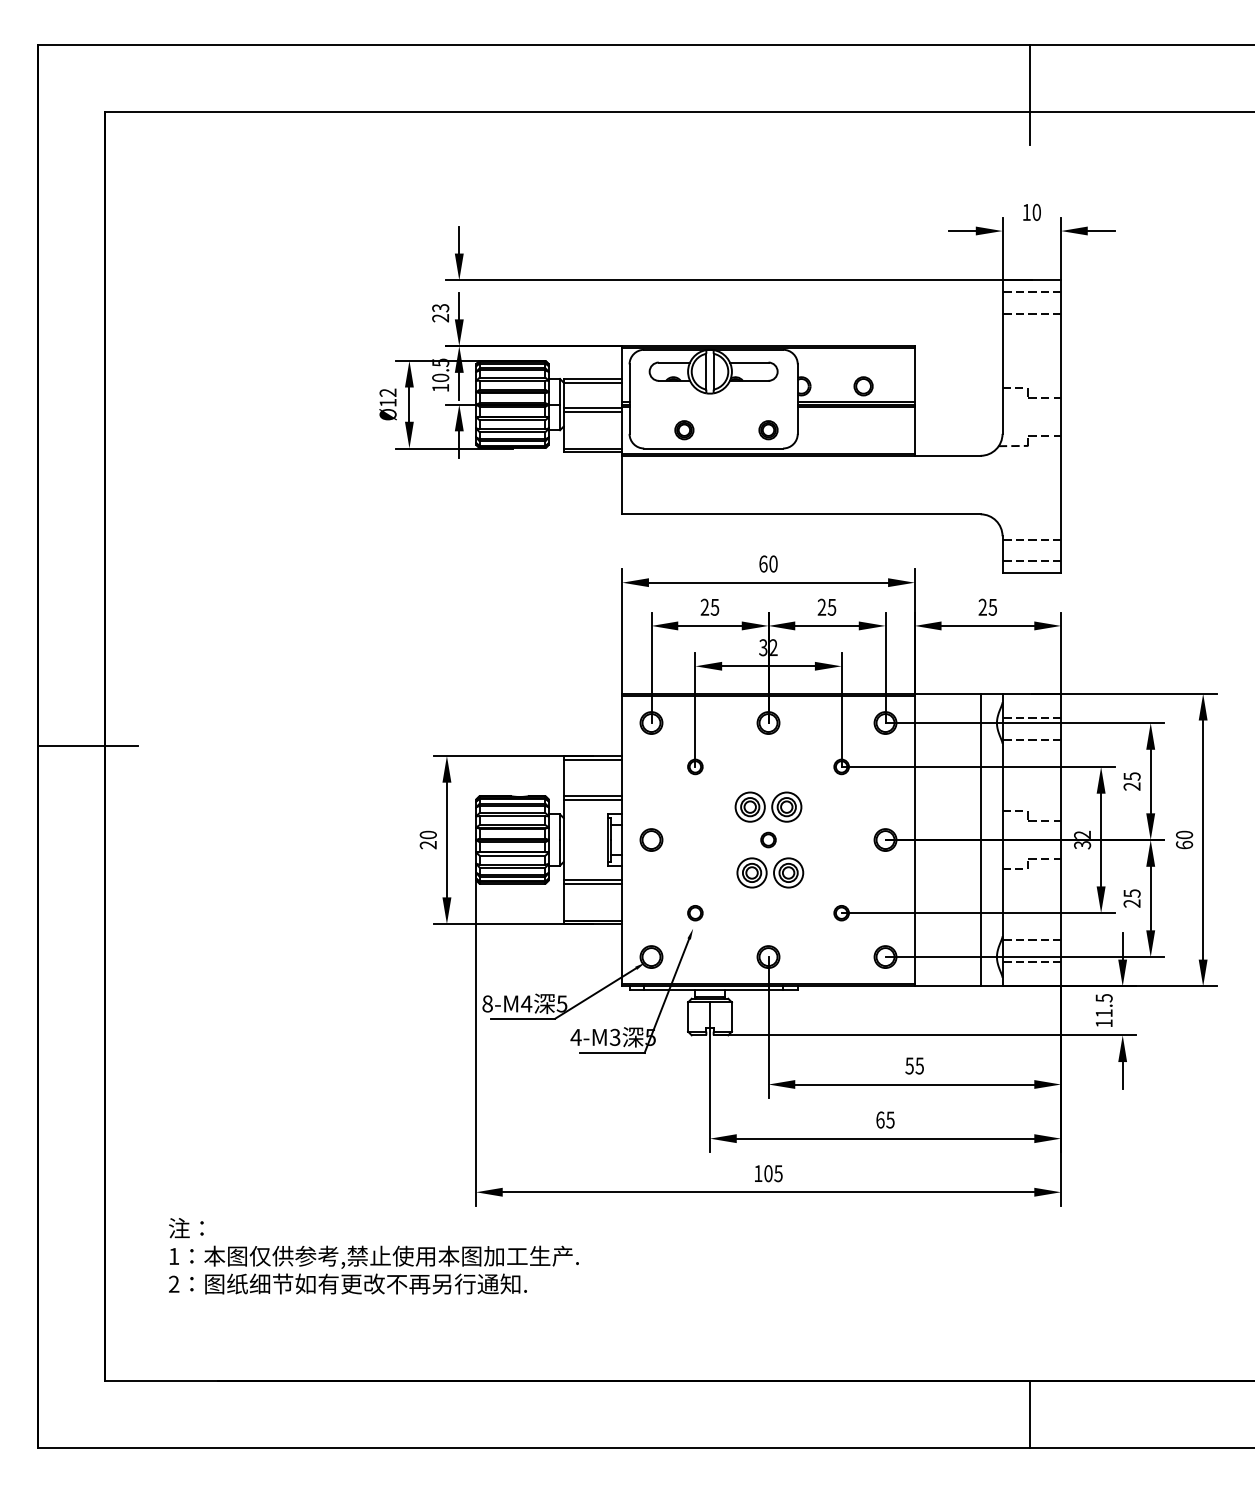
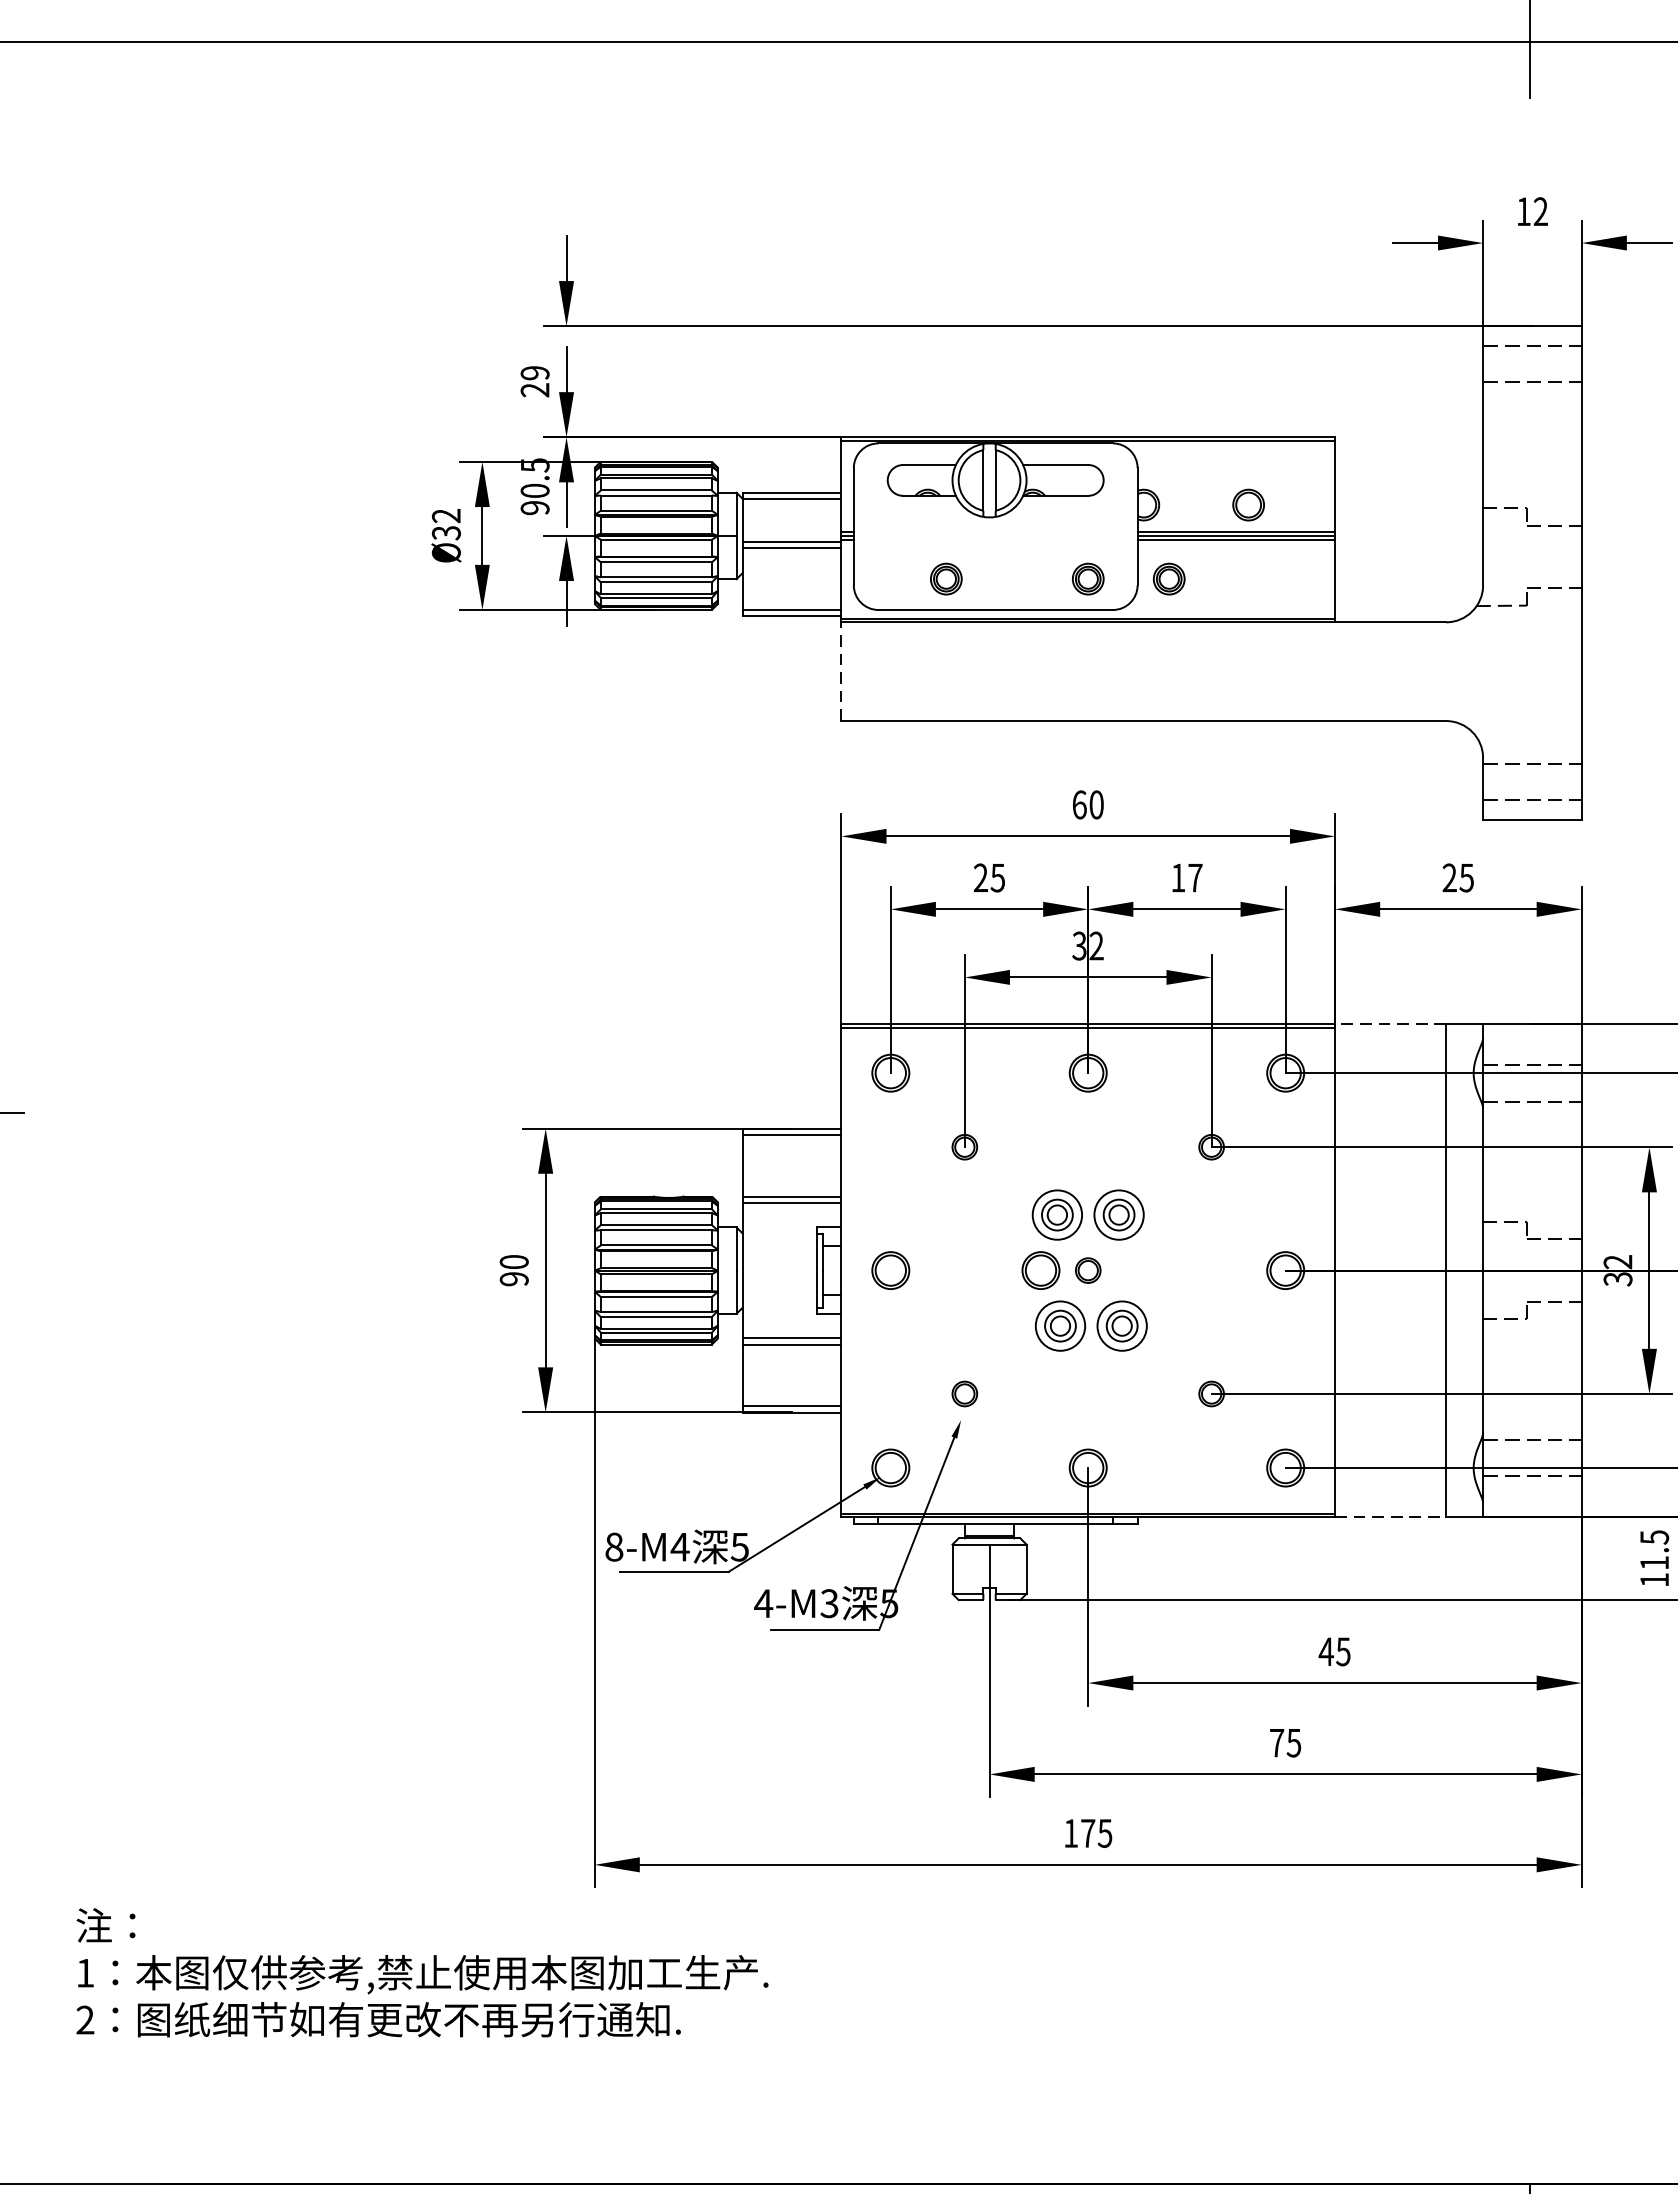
text: (1036, 212) -> (1540, 211), 10 -> 12
text: (440, 308) -> (534, 373), 23 -> 29
text: (440, 388) -> (534, 508), 10.5 -> 90.5
text: (387, 402) -> (445, 532), Ø12 -> Ø32
part: (816, 430) -> (1169, 579), added
line: (622, 484) -> (841, 670), solid -> dashed
text: (826, 606) -> (1186, 876), 25 -> 17
line: (947, 693) -> (1390, 1023), solid -> dashed
part: (740, 839) -> (1040, 1269), added
text: (428, 845) -> (514, 1279), 20 -> 90
line: (947, 986) -> (1390, 1517), solid -> dashed
text: (909, 1065) -> (1326, 1650), 55 -> 45
text: (880, 1119) -> (1277, 1742), 65 -> 75
text: (768, 1173) -> (1088, 1833), 105 -> 175

